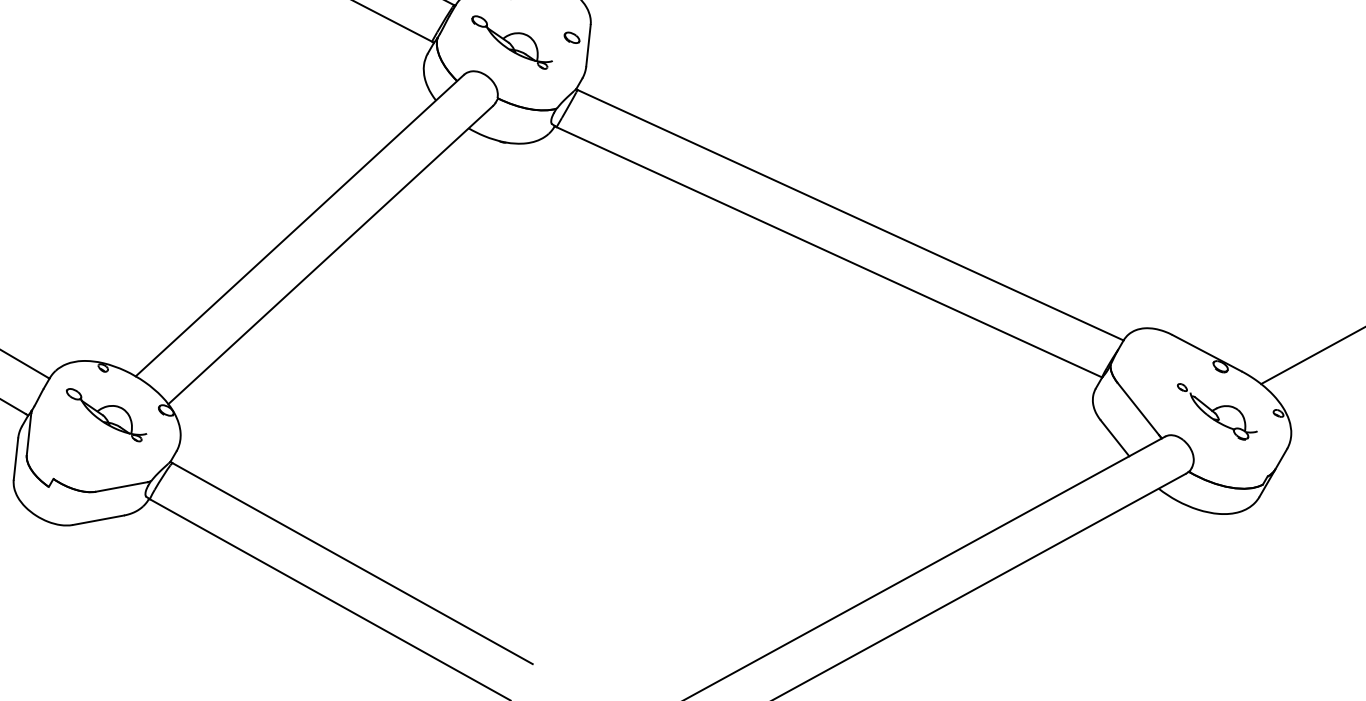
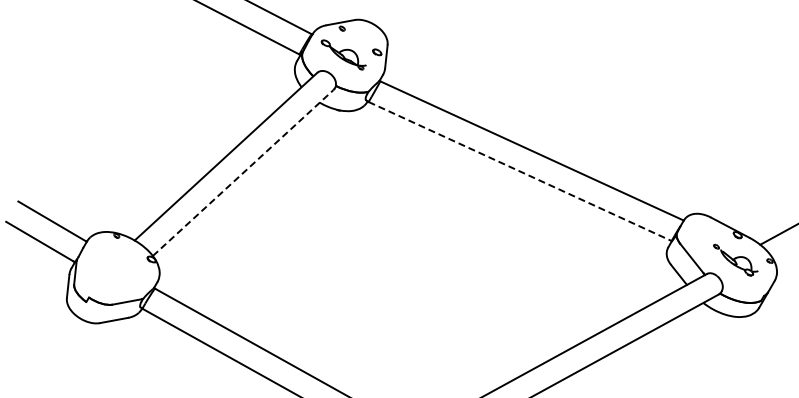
line: (829, 252) -> (520, 171), solid -> dashed
line: (331, 253) -> (243, 172), solid -> dashed
part: (106, 414) -> (118, 261), removed

